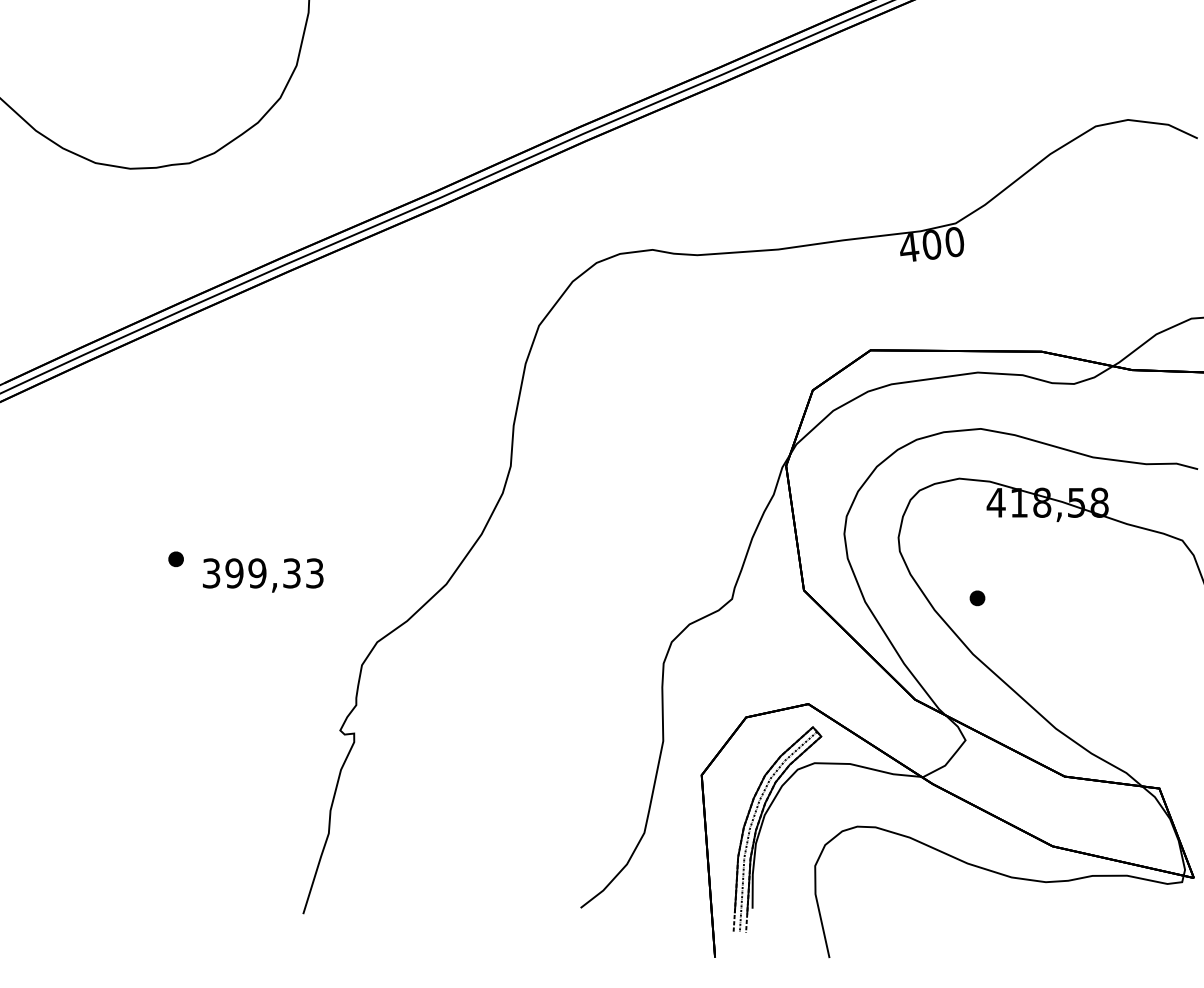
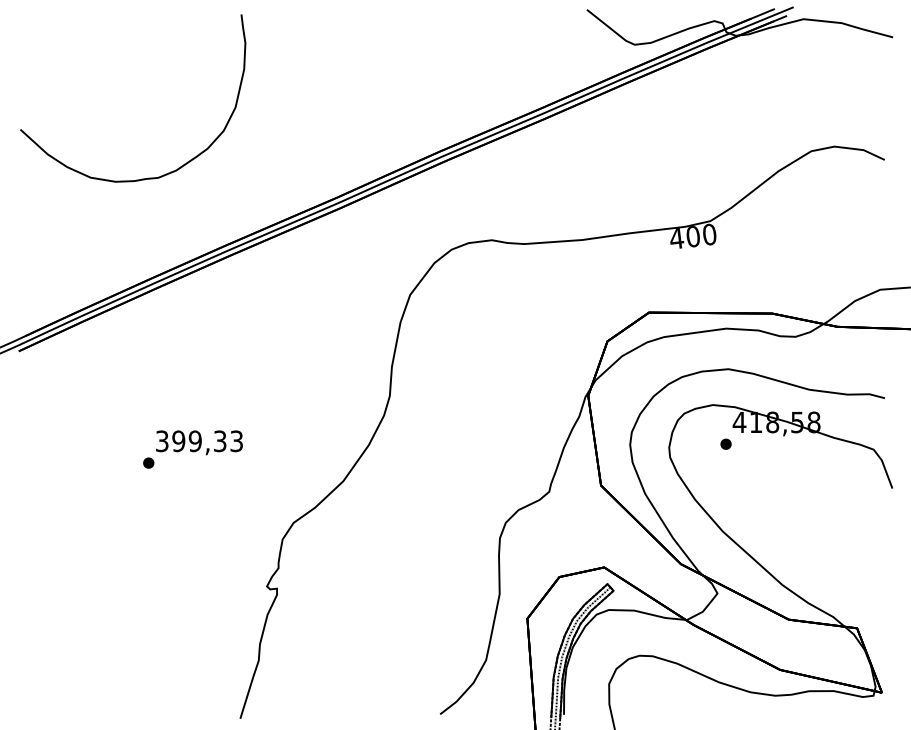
text: (263, 575) -> (199, 442), moved
part: (976, 597) -> (725, 443), moved

